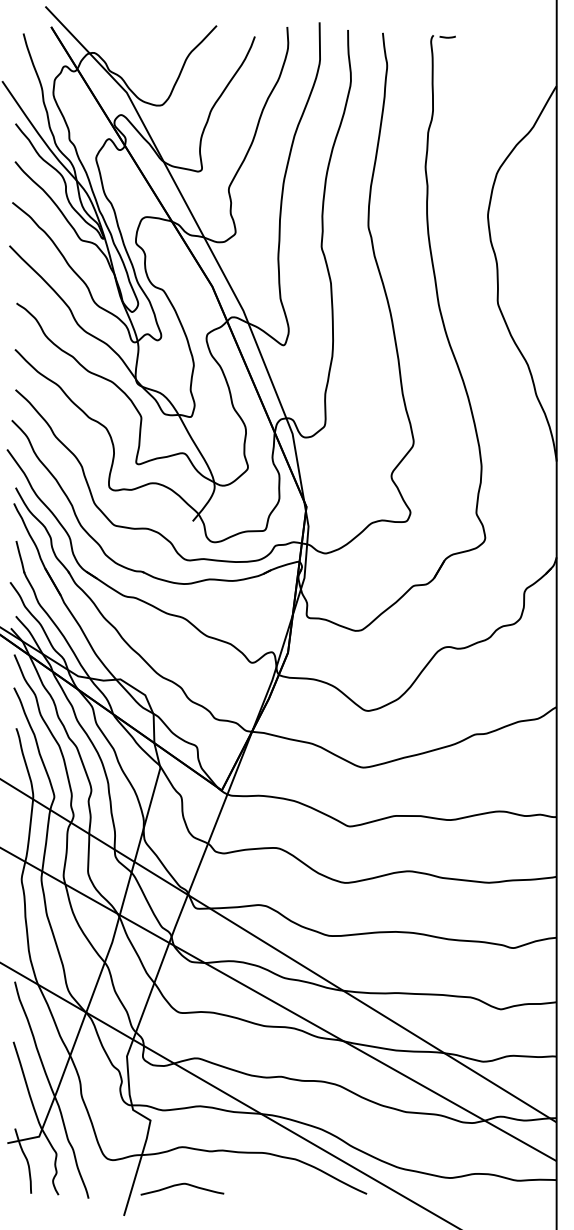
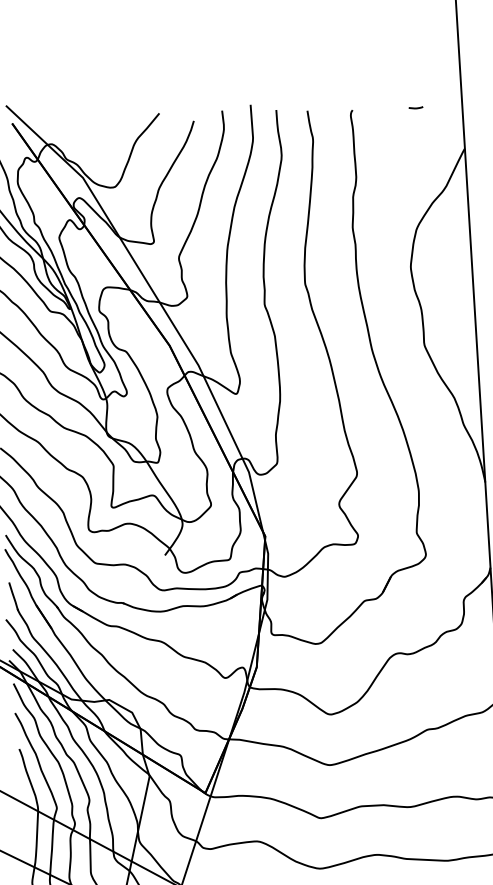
line: (447, 36) -> (415, 107), moved

